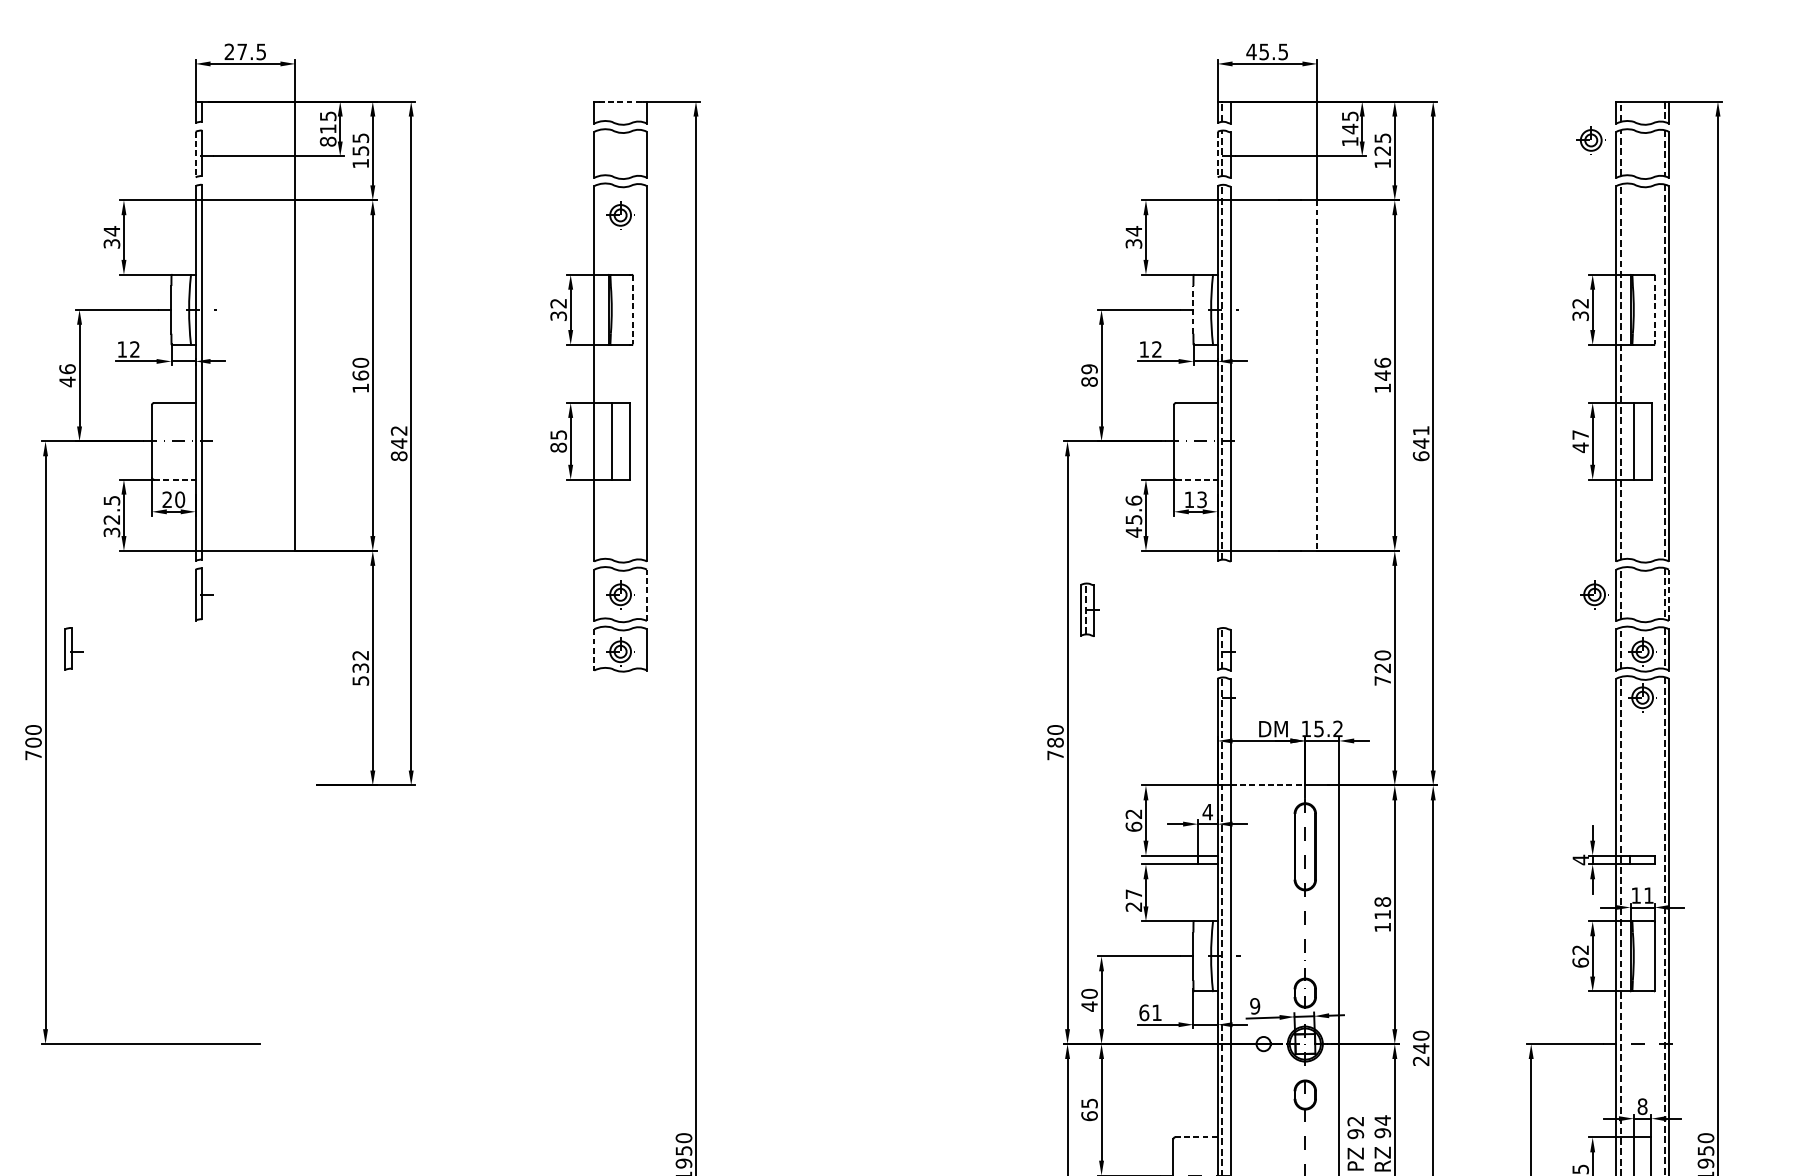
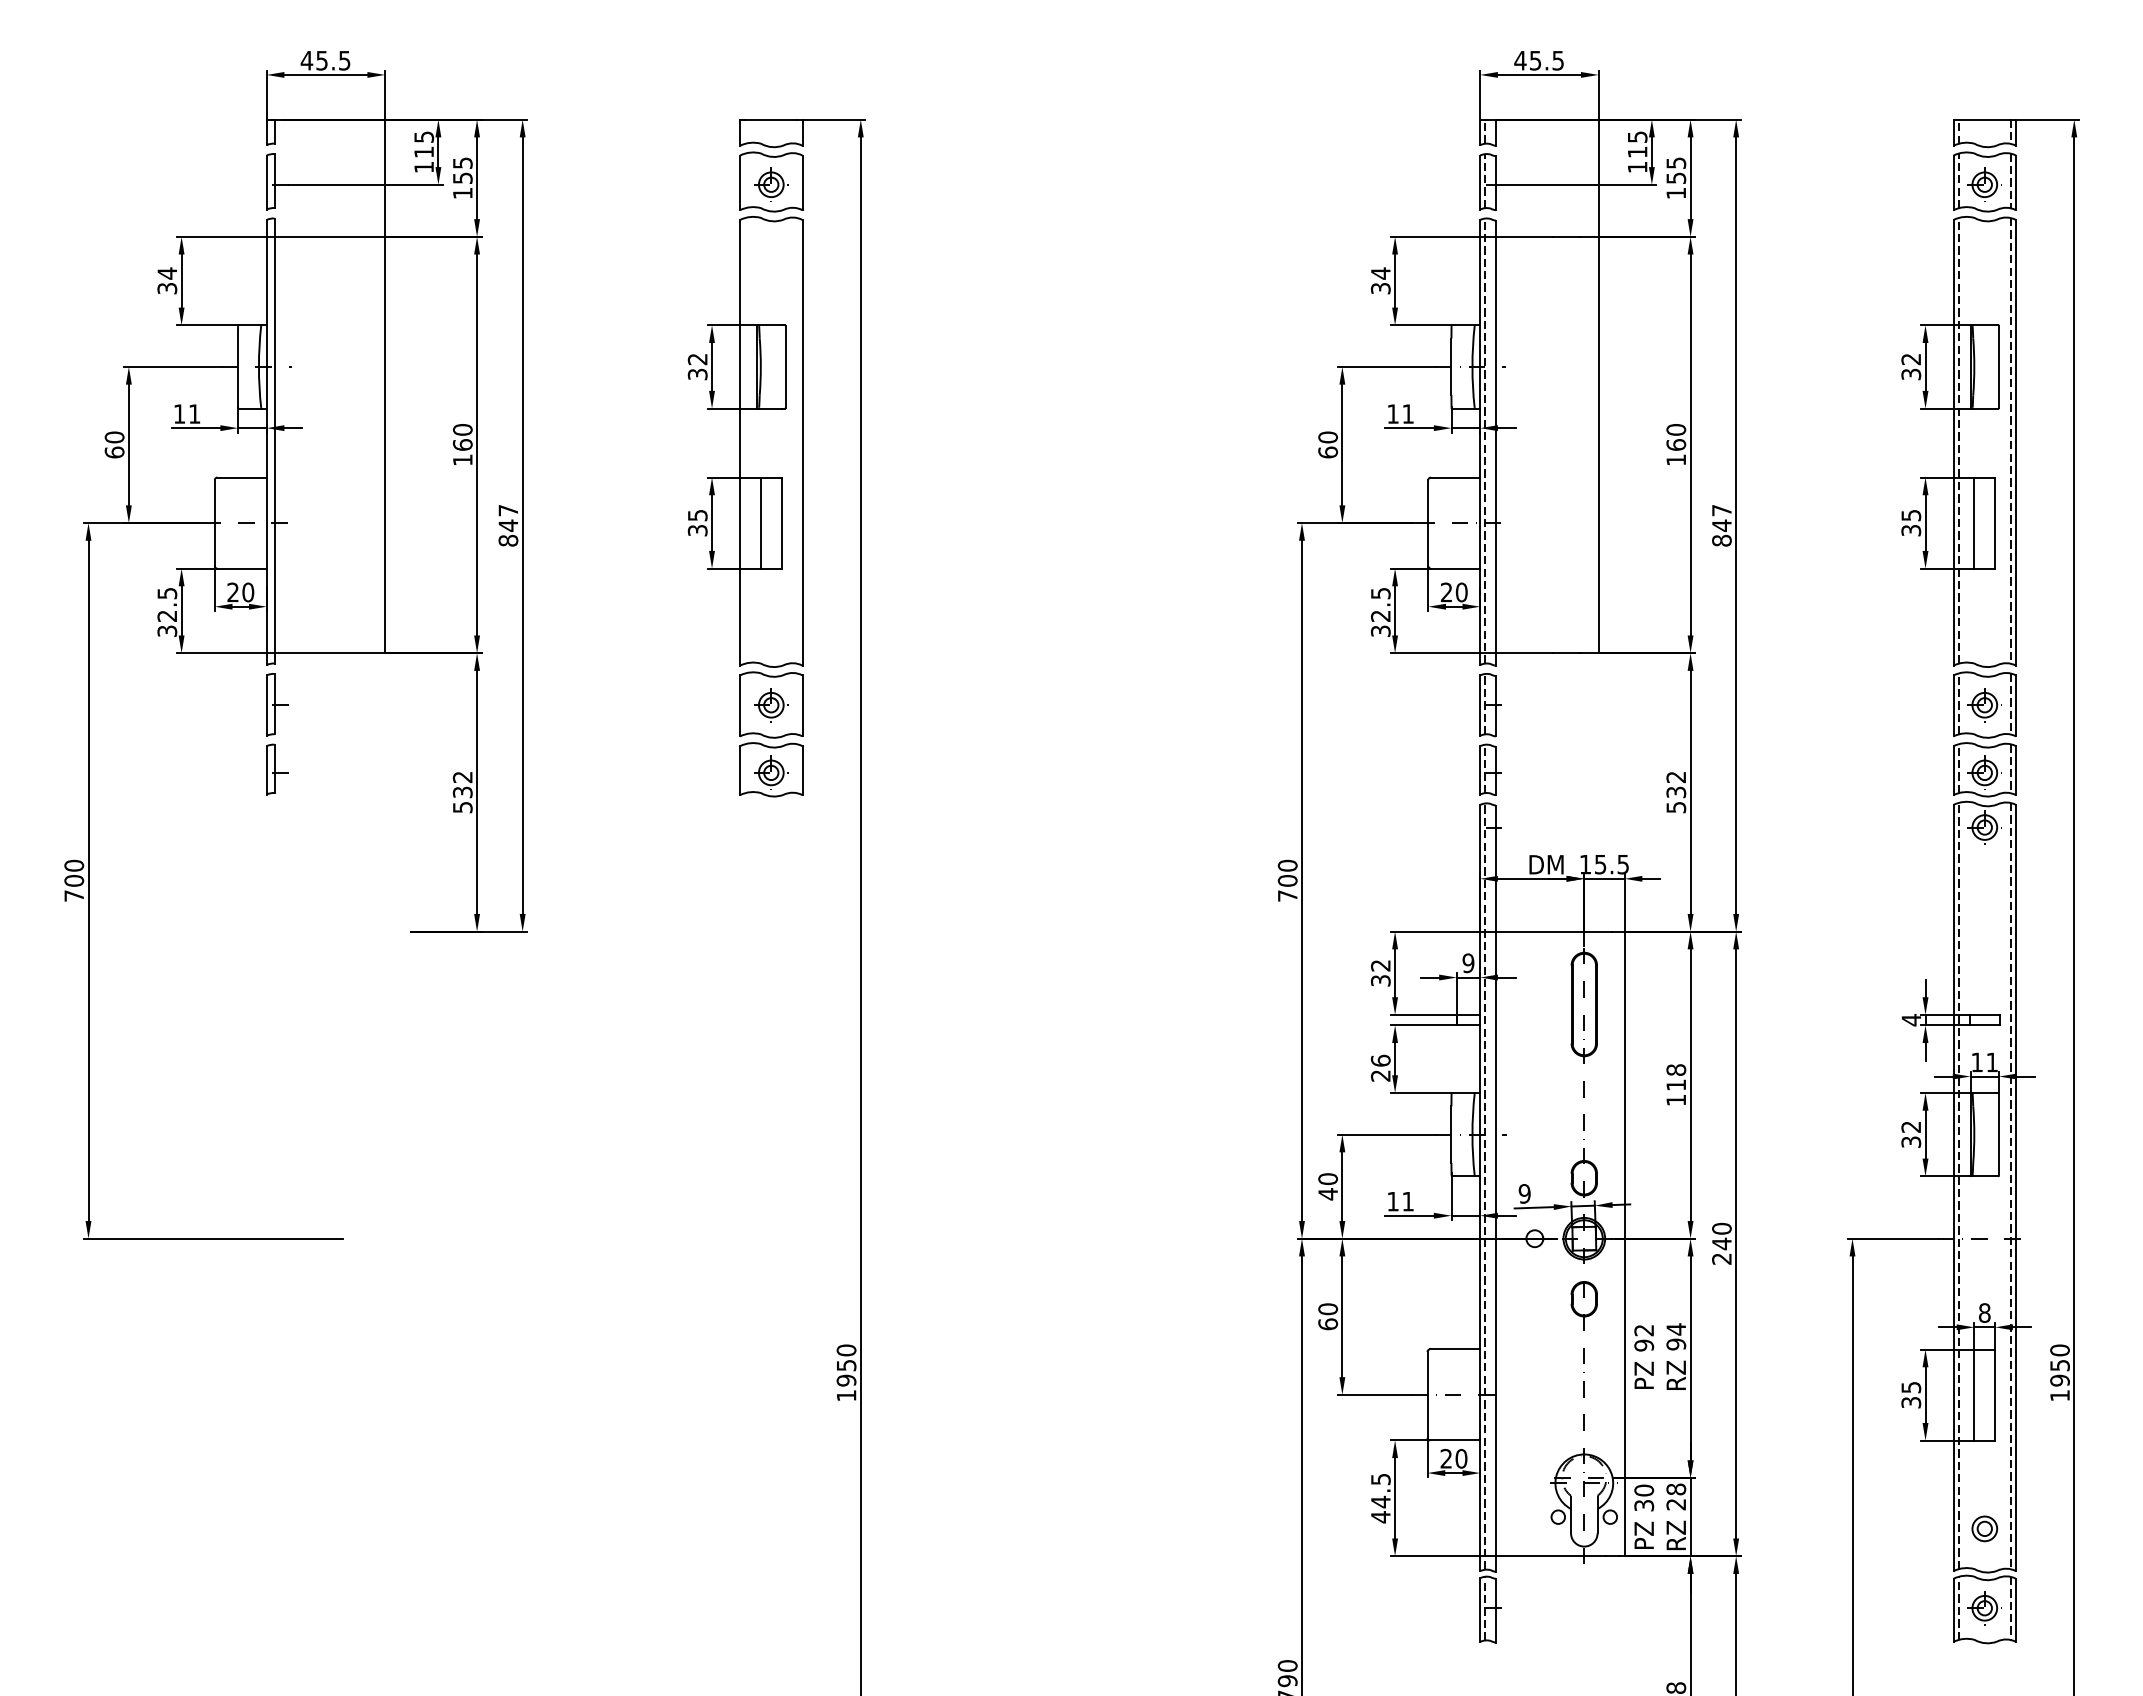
text: (235, 51) -> (313, 60), 27.5 -> 45.5
line: (620, 101) -> (771, 119), dashed -> solid
text: (1350, 129) -> (1637, 152), 145 -> 115
part: (1590, 140) -> (1984, 184), moved
text: (328, 141) -> (424, 167), 815 -> 115
text: (1382, 150) -> (1676, 177), 125 -> 155
line: (195, 155) -> (266, 183), dashed -> solid
line: (1217, 155) -> (1480, 183), dashed -> solid
part: (620, 215) -> (771, 184), moved
line: (632, 309) -> (785, 366), dashed -> solid
line: (1193, 309) -> (1451, 366), dashed -> solid
line: (1654, 309) -> (1999, 366), dashed -> solid
text: (134, 349) -> (194, 413), 12 -> 11
text: (1156, 349) -> (1407, 413), 12 -> 11
text: (1382, 369) -> (1676, 437), 146 -> 160
text: (67, 375) -> (114, 444), 46 -> 60
text: (1089, 375) -> (1328, 444), 89 -> 60
line: (1317, 376) -> (1598, 445), dashed -> solid
text: (398, 430) -> (507, 510), 842 -> 847
text: (1580, 441) -> (1911, 523), 47 -> 35
text: (1420, 443) -> (1721, 525), 641 -> 847
text: (558, 447) -> (697, 530), 85 -> 35
line: (175, 479) -> (242, 568), dashed -> solid
line: (1196, 479) -> (1455, 568), dashed -> solid
text: (1195, 499) -> (1454, 592), 13 -> 20
text: (1133, 516) -> (1380, 612), 45.6 -> 32.5
line: (646, 594) -> (802, 705), dashed -> solid
part: (1594, 594) -> (1984, 705), moved
line: (1669, 594) -> (2016, 705), dashed -> solid
part: (1089, 610) -> (1490, 705), moved
part: (74, 648) -> (277, 769), moved
line: (594, 650) -> (740, 771), dashed -> solid
text: (1382, 668) -> (1676, 792), 720 -> 532
text: (1337, 728) -> (1622, 864), 15.2 -> 15.5
text: (1055, 742) -> (1287, 880), 780 -> 700
line: (1268, 785) -> (1540, 931), dashed -> solid
text: (1207, 812) -> (1468, 963), 4 -> 9
text: (1133, 826) -> (1380, 980), 62 -> 32
text: (1133, 893) -> (1380, 1060), 27 -> 26
text: (1580, 962) -> (1911, 1141), 62 -> 32
text: (1144, 1012) -> (1393, 1201), 61 -> 11
text: (1089, 1103) -> (1328, 1309), 65 -> 60
line: (1195, 1137) -> (1454, 1349), dashed -> solid

